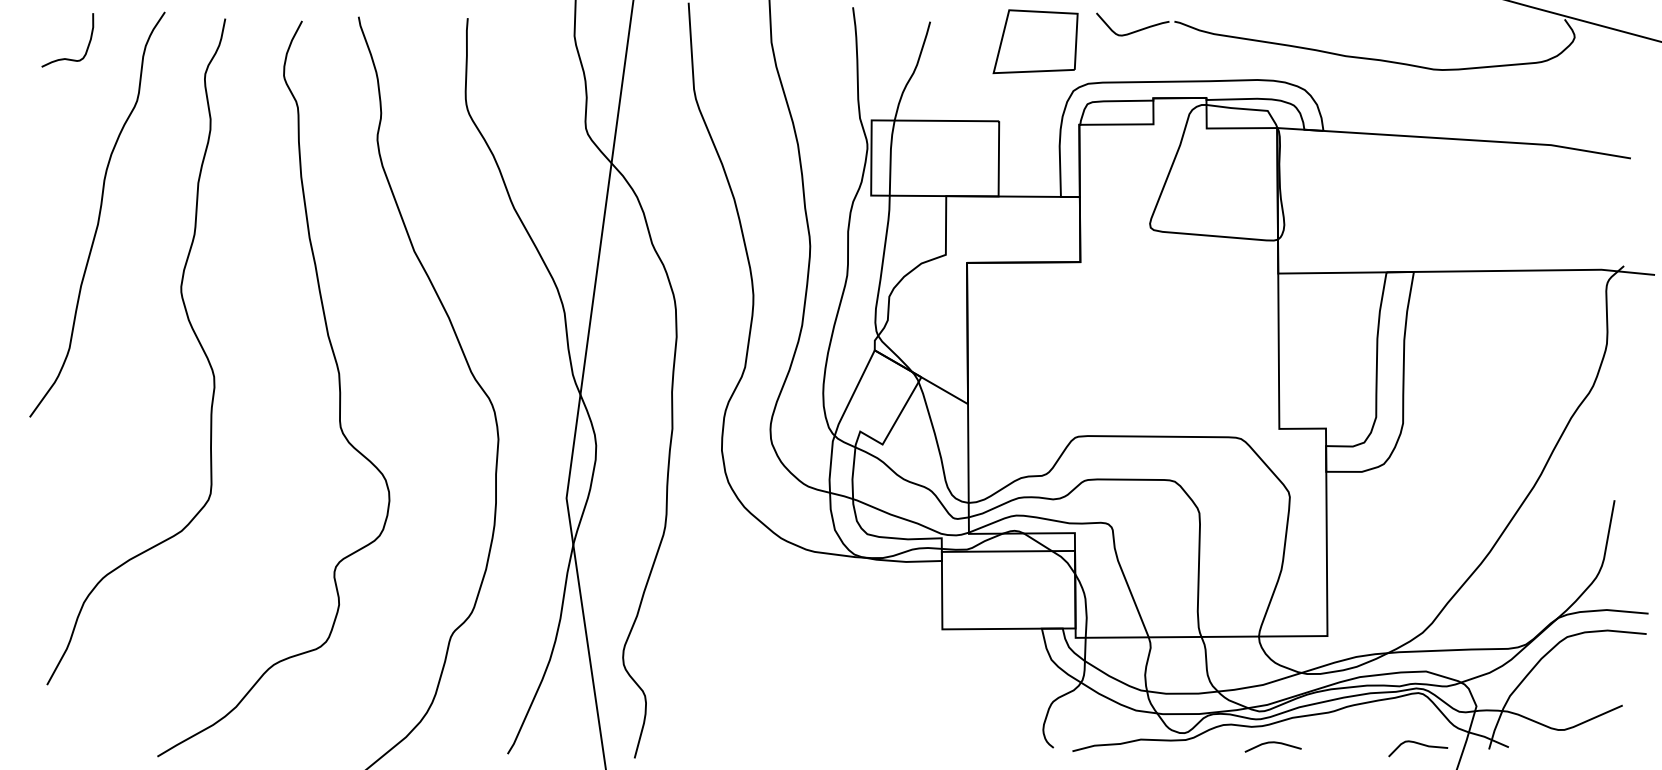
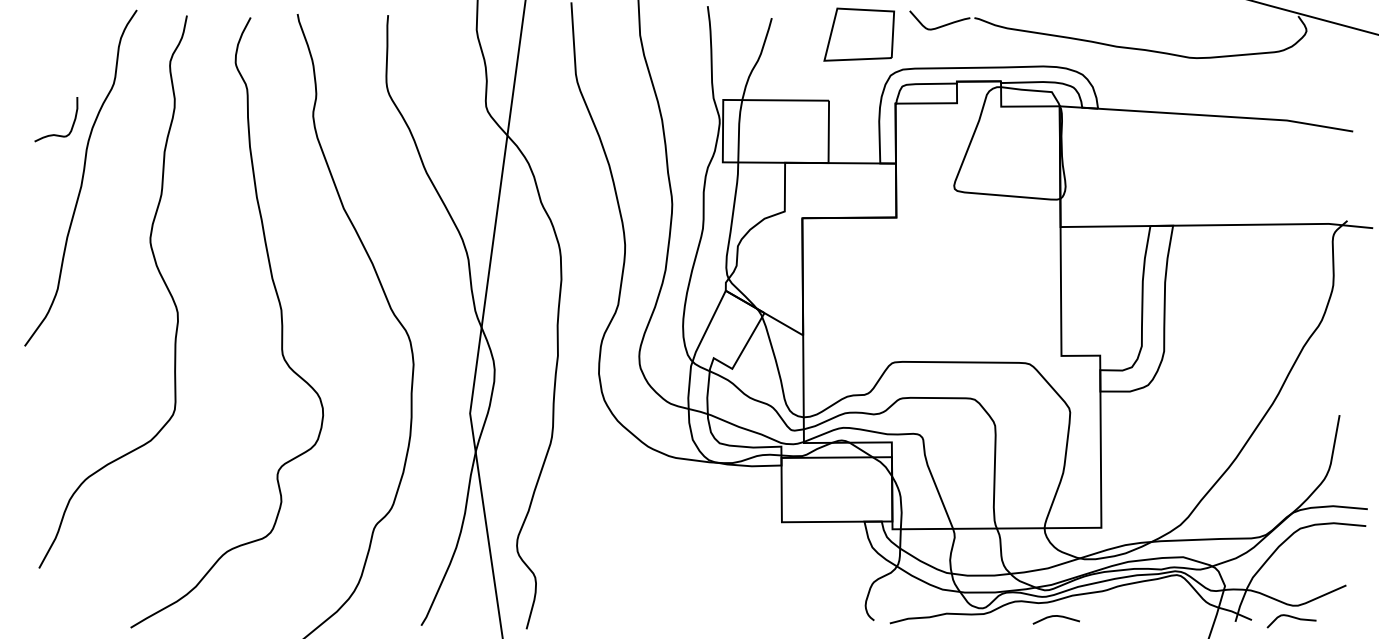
curve: (68, 58) -> (56, 134), moved
curve: (1420, 745) -> (1293, 618), moved

